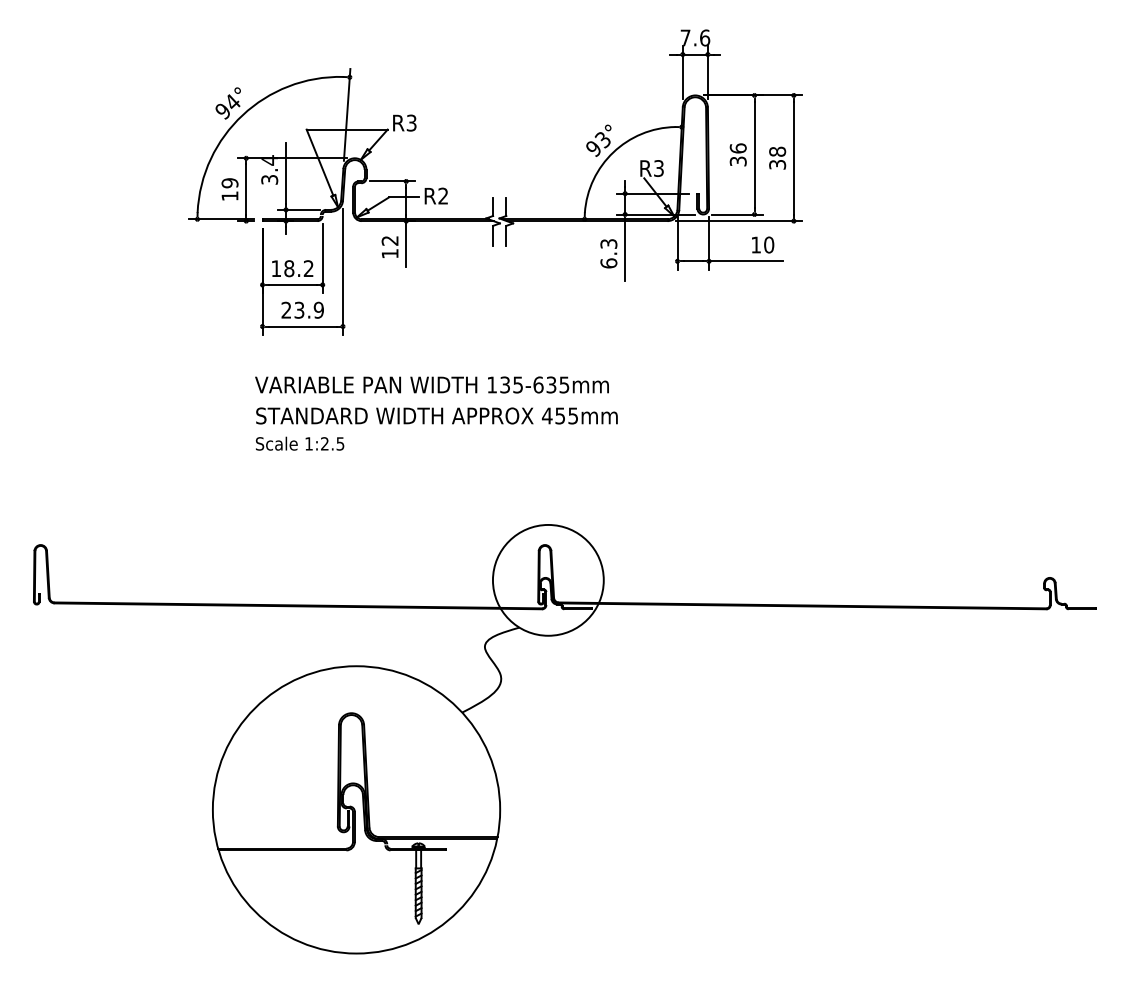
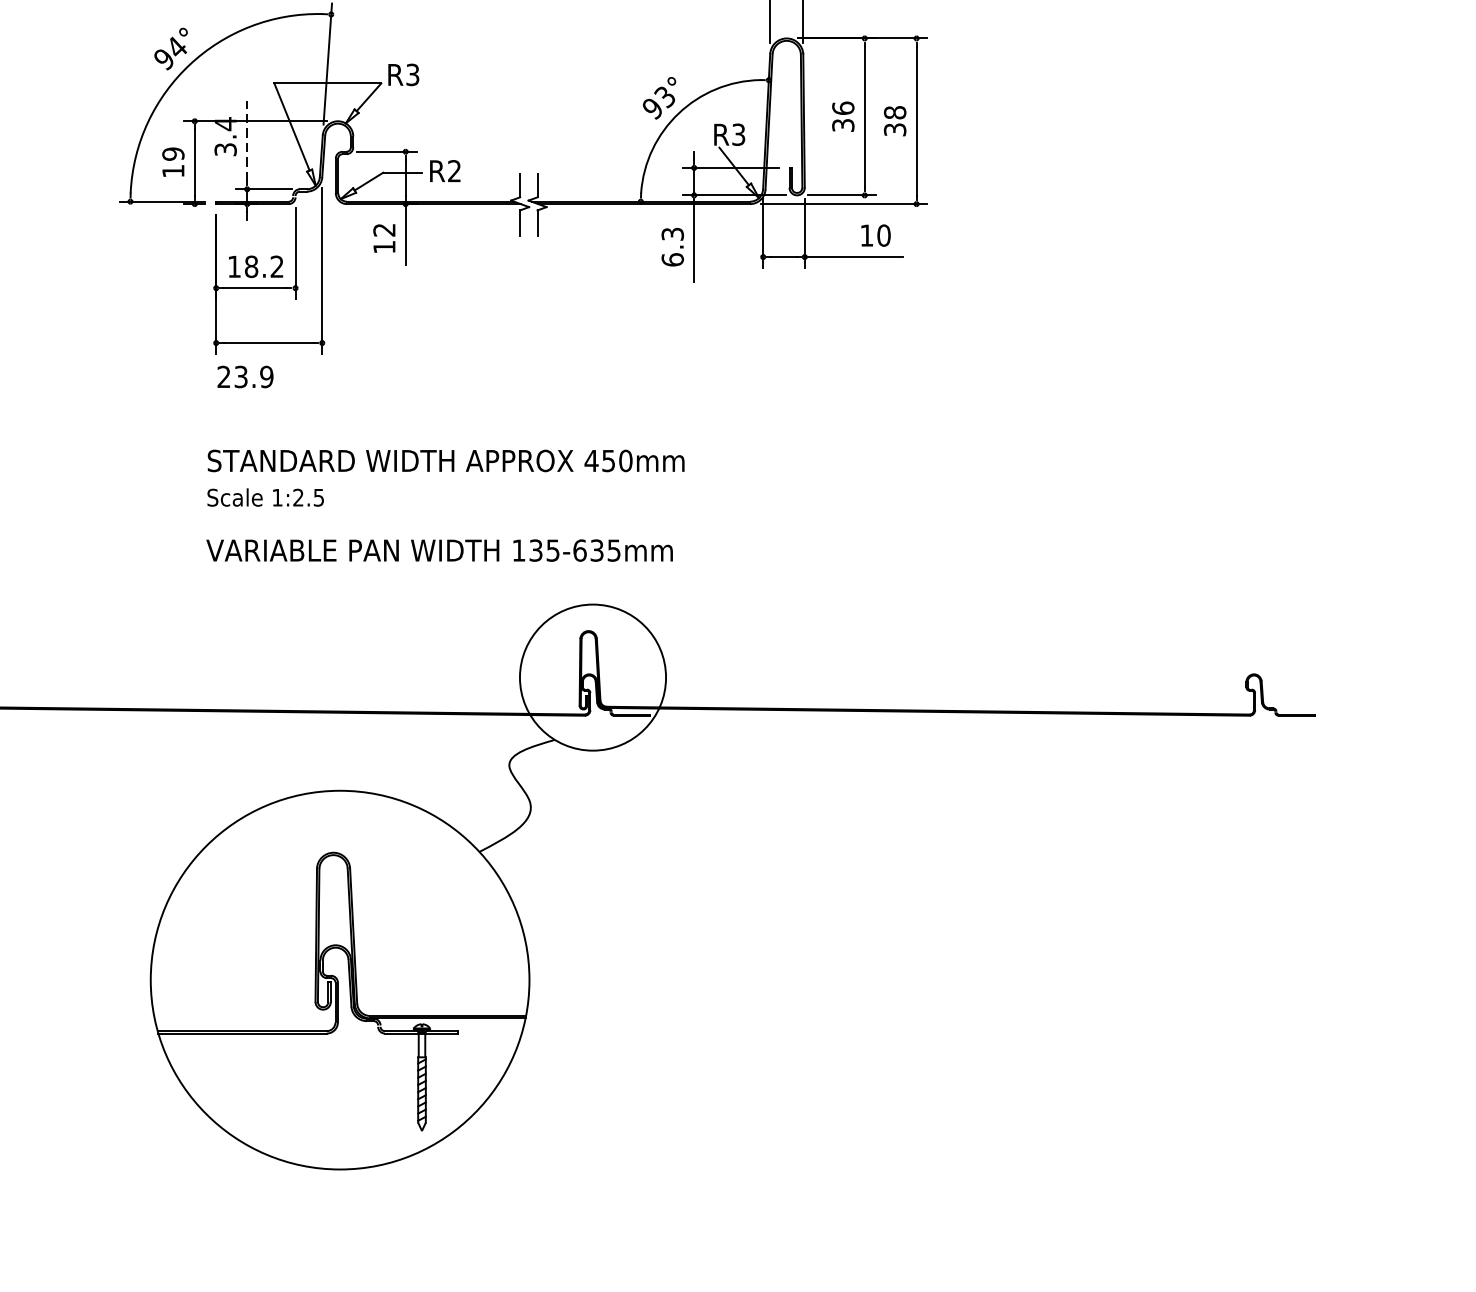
line: (286, 172) -> (247, 140), solid -> dashed
text: (302, 309) -> (245, 375), moved
text: (431, 384) -> (438, 549), moved
text: (573, 415) -> (626, 460), 455mm -> 450mm

